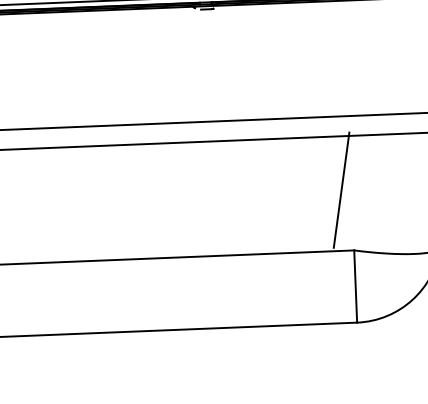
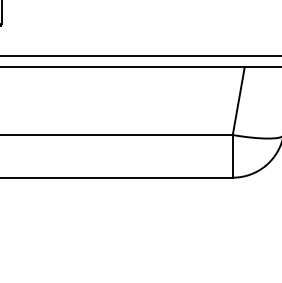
line: (341, 190) -> (238, 101), moved

